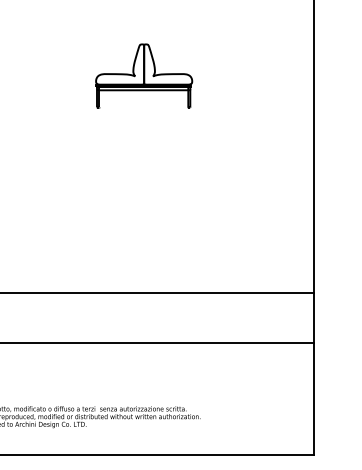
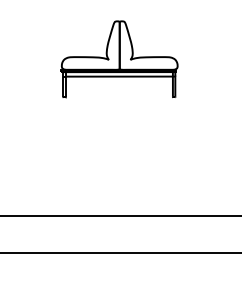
part: (143, 75) -> (119, 59), size x1.67

